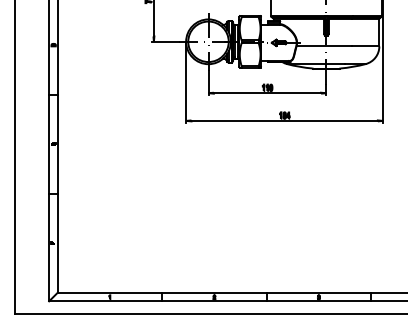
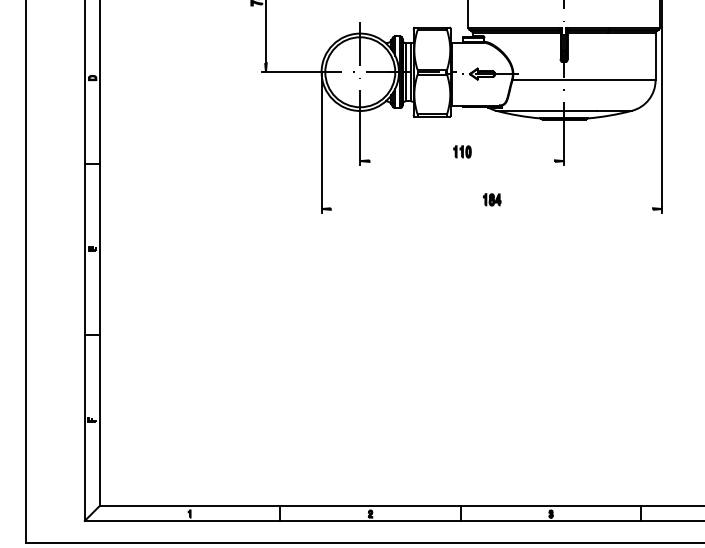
line: (267, 93) -> (462, 161), removed
line: (284, 120) -> (491, 208), removed

